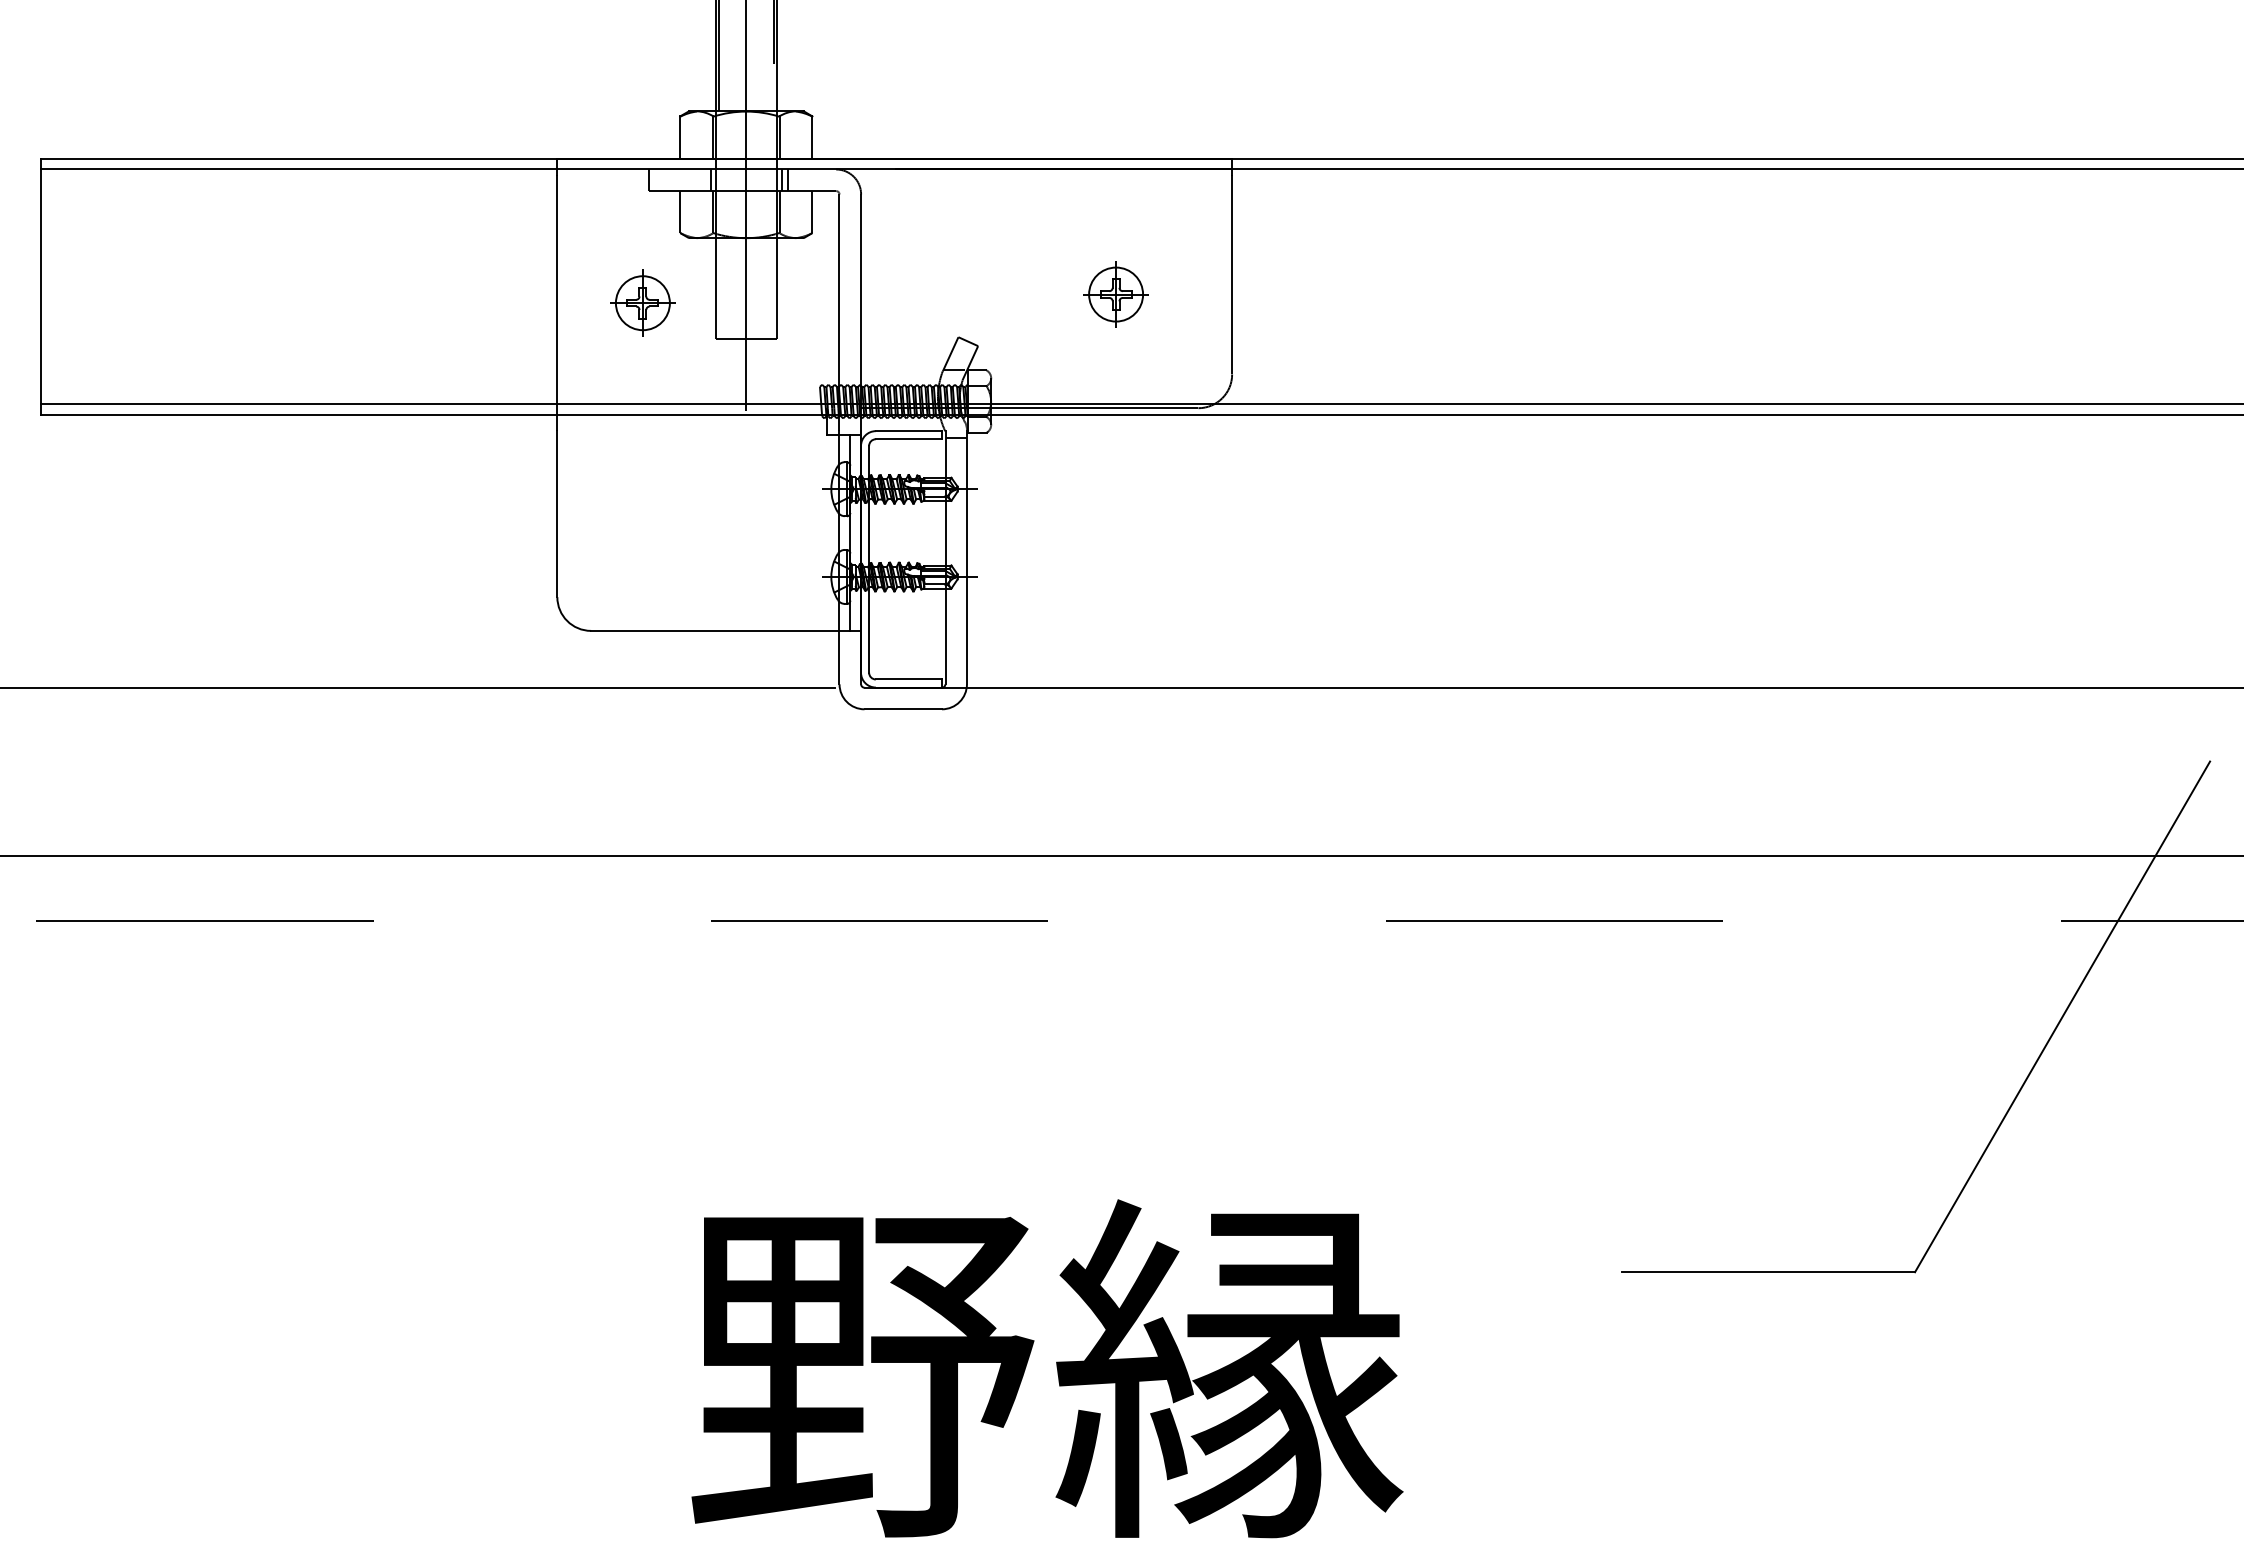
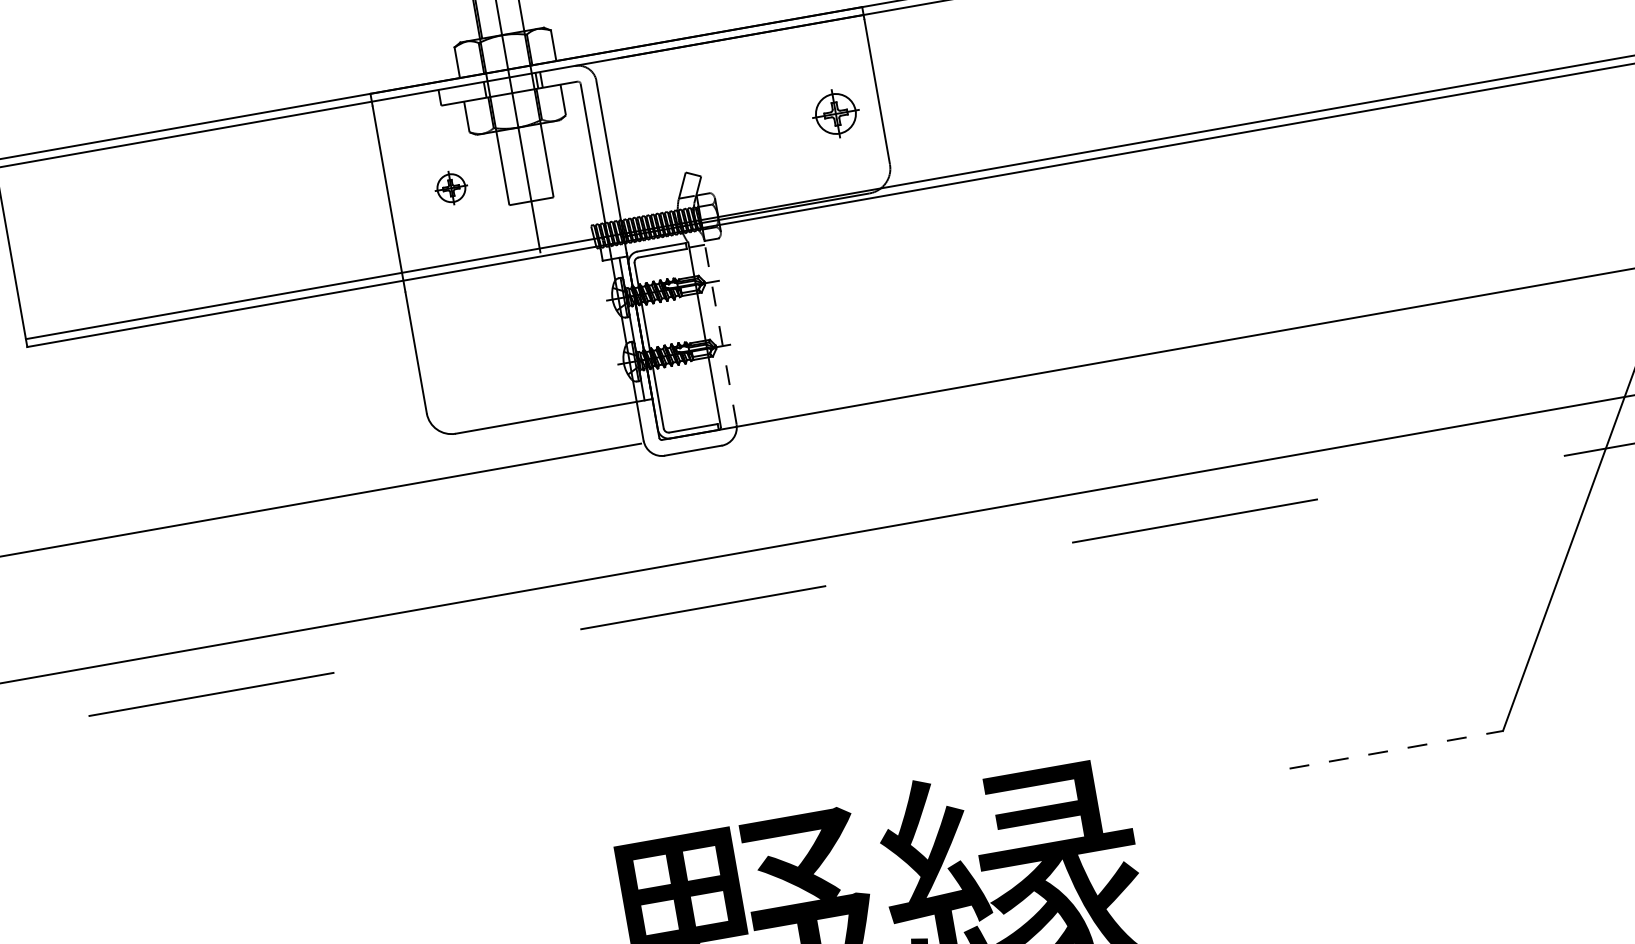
part: (1115, 294) -> (835, 114), moved
part: (642, 302) -> (451, 187), size x0.7
line: (967, 557) -> (720, 331), solid -> dashed
line: (1769, 1272) -> (1396, 749), solid -> dashed

